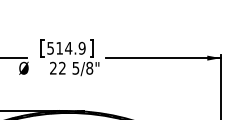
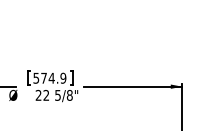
text: (59, 47) -> (43, 77), 514.9 -> 574.9

